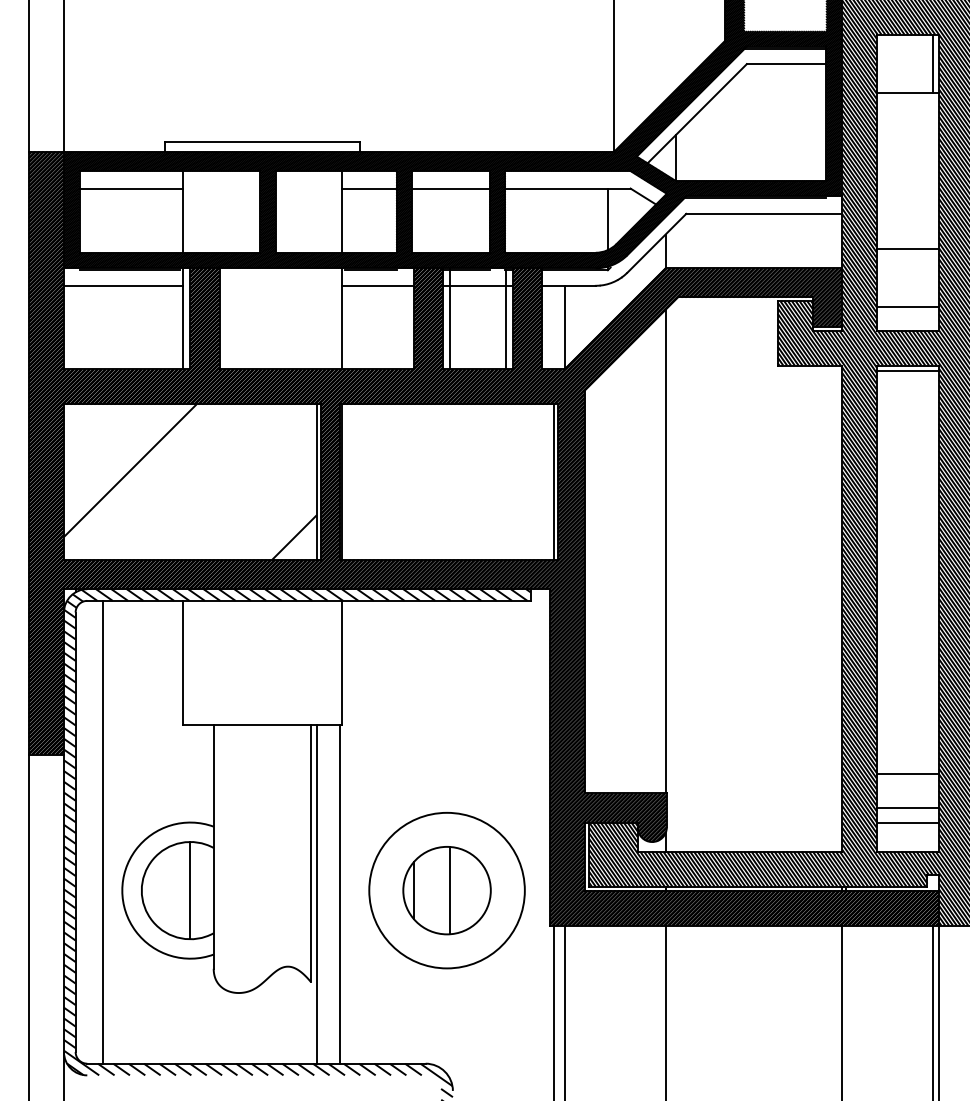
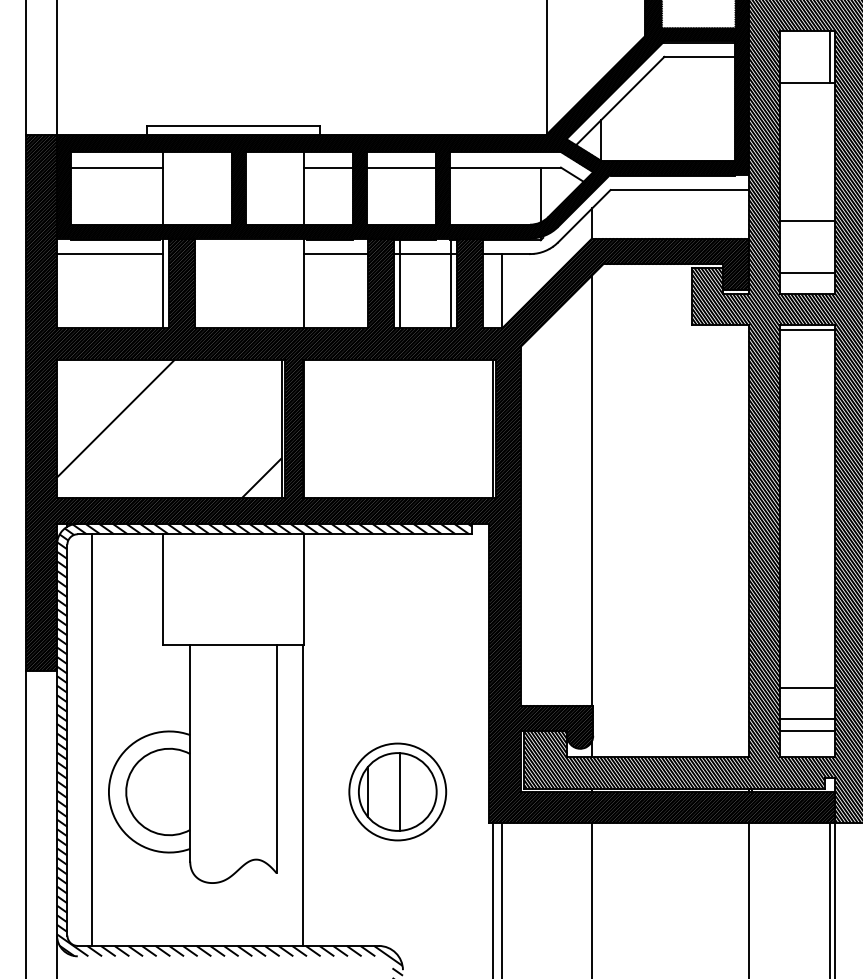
line: (190, 890) -> (169, 791), removed
circle: (446, 890) -> (397, 791), size x0.7
line: (316, 894) -> (281, 795), removed

